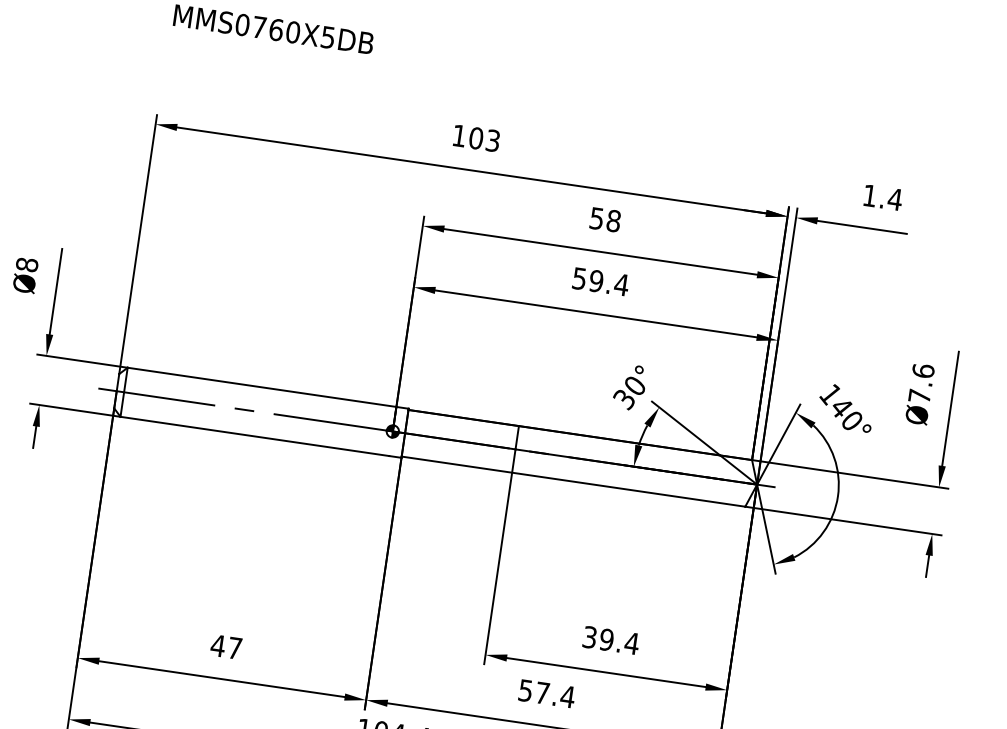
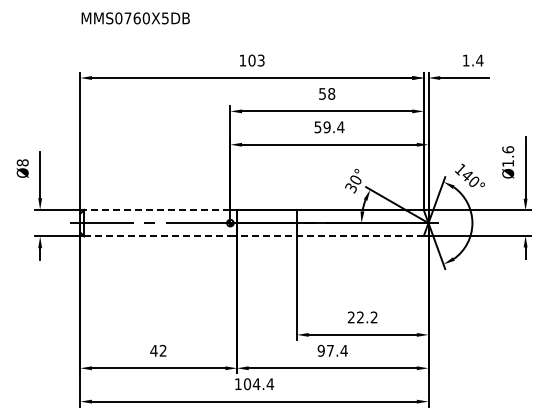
line: (260, 386) -> (156, 209), solid -> dashed
text: (918, 396) -> (507, 163), Ø7.6 -> Ø1.6
line: (255, 436) -> (157, 236), solid -> dashed
line: (571, 480) -> (329, 235), solid -> dashed
text: (610, 640) -> (362, 317), 39.4 -> 22.2
text: (233, 647) -> (162, 350), 47 -> 42
text: (524, 689) -> (320, 350), 57.4 -> 97.4

